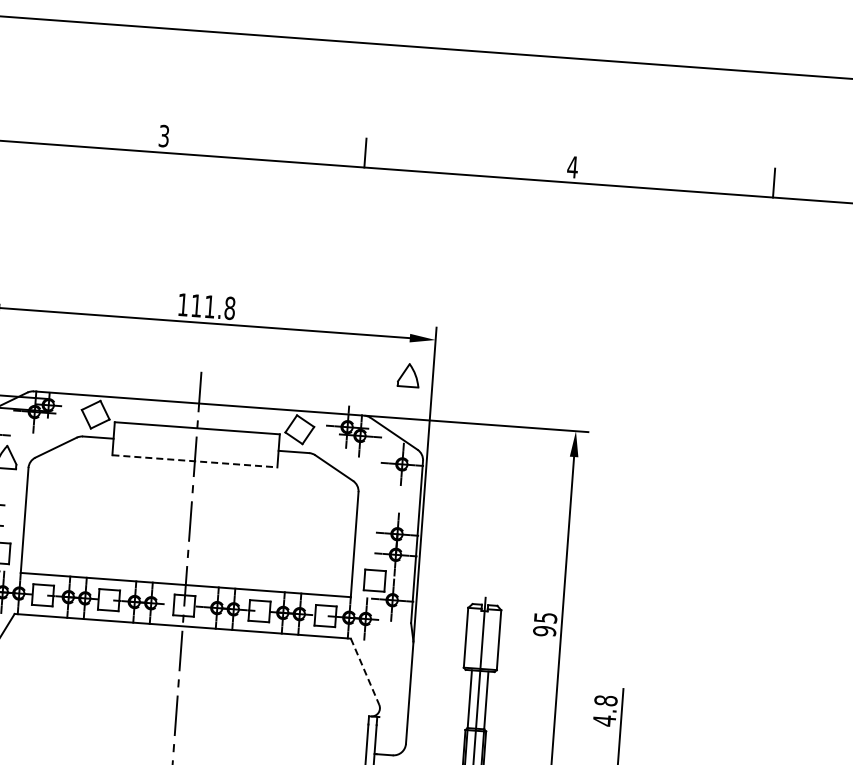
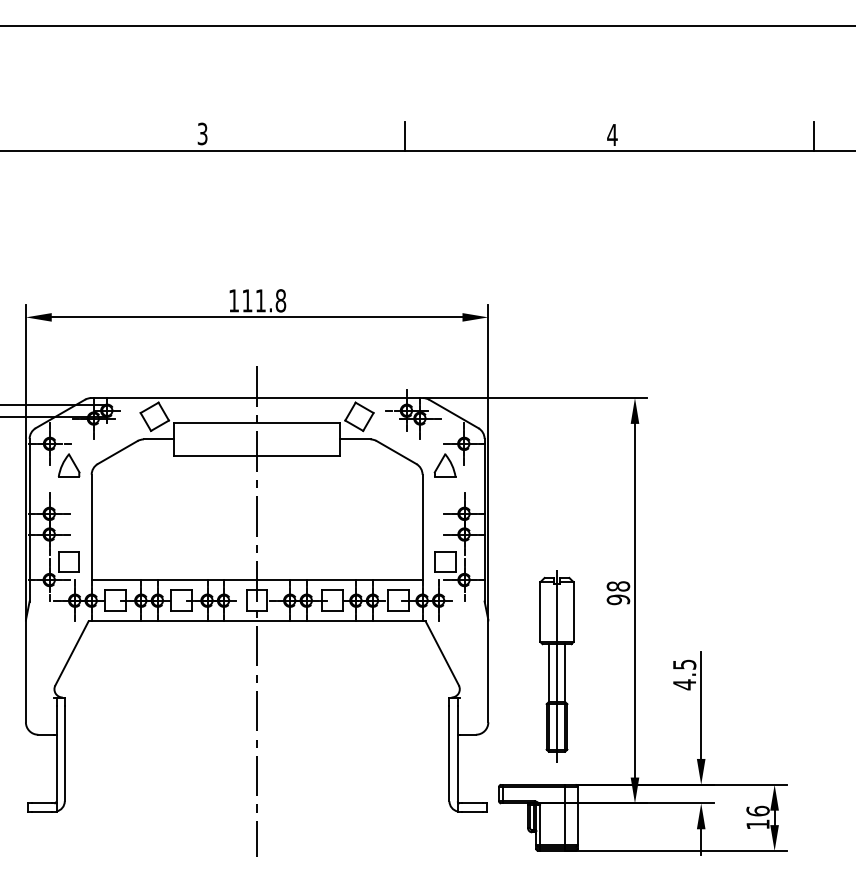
part: (408, 375) -> (444, 465), moved
line: (195, 460) -> (257, 455), dashed -> solid
text: (545, 617) -> (618, 586), 95 -> 98
line: (365, 671) -> (442, 653), dashed -> solid
text: (605, 700) -> (684, 664), 4.8 -> 4.5

